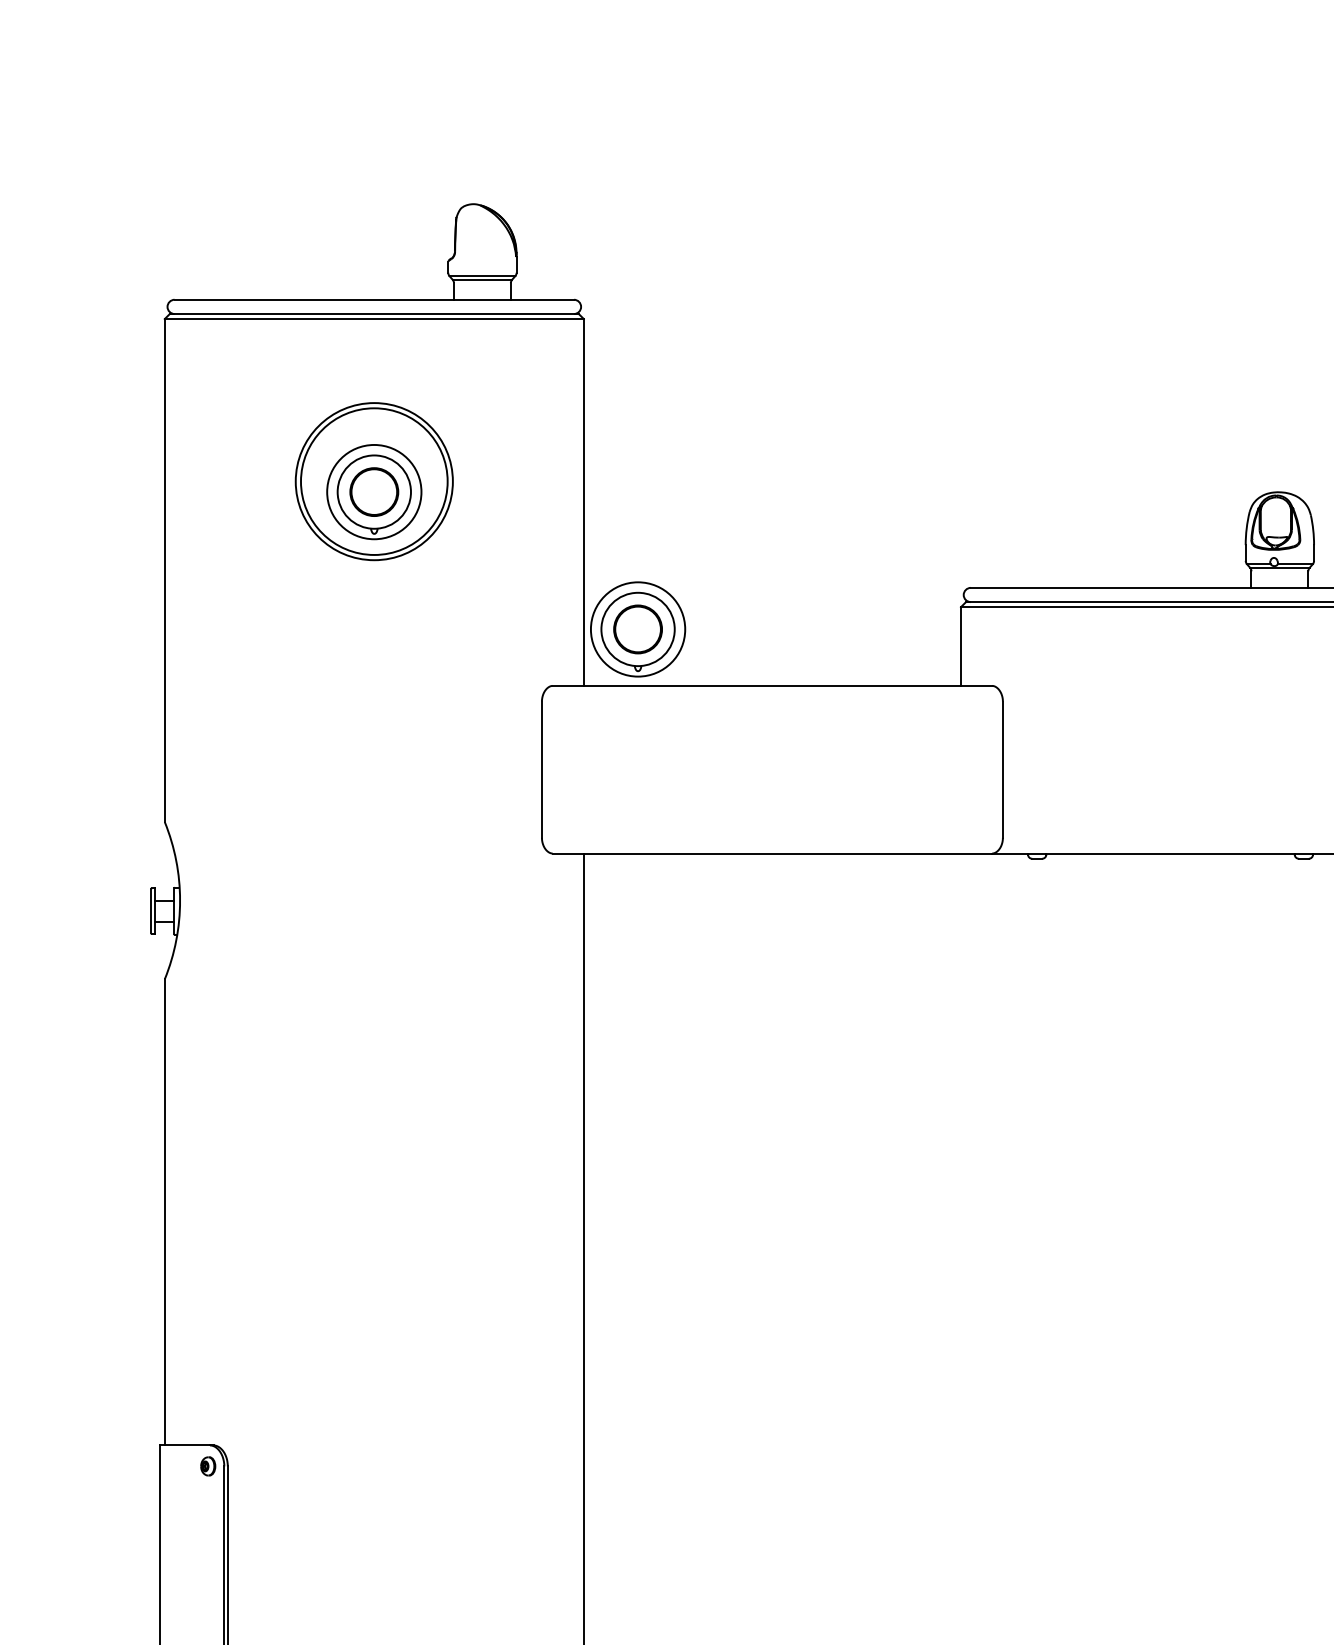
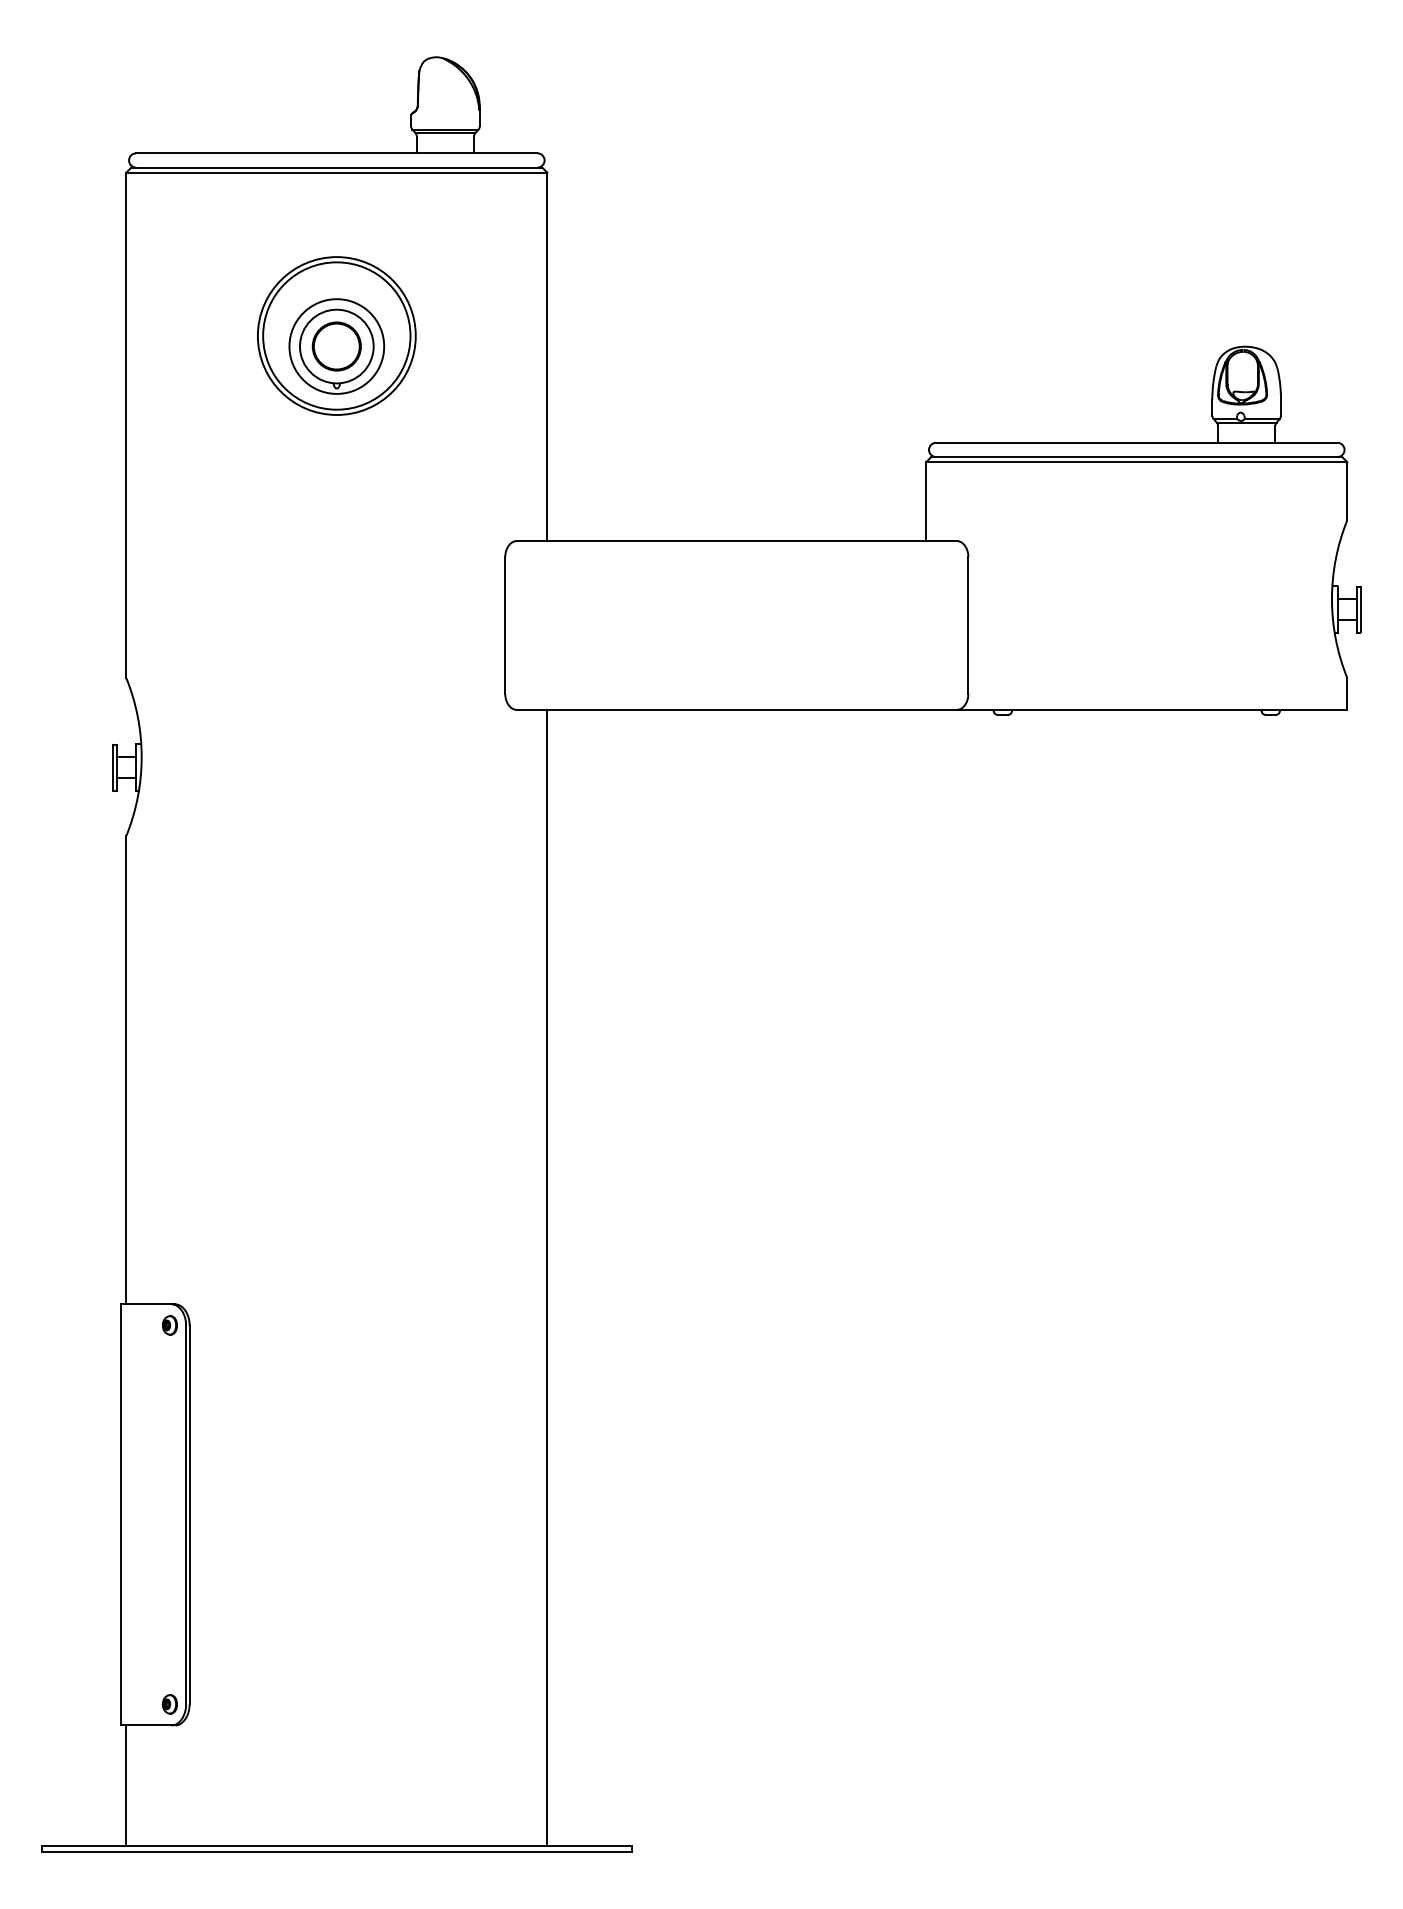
part: (637, 629) -> (601, 484), removed

